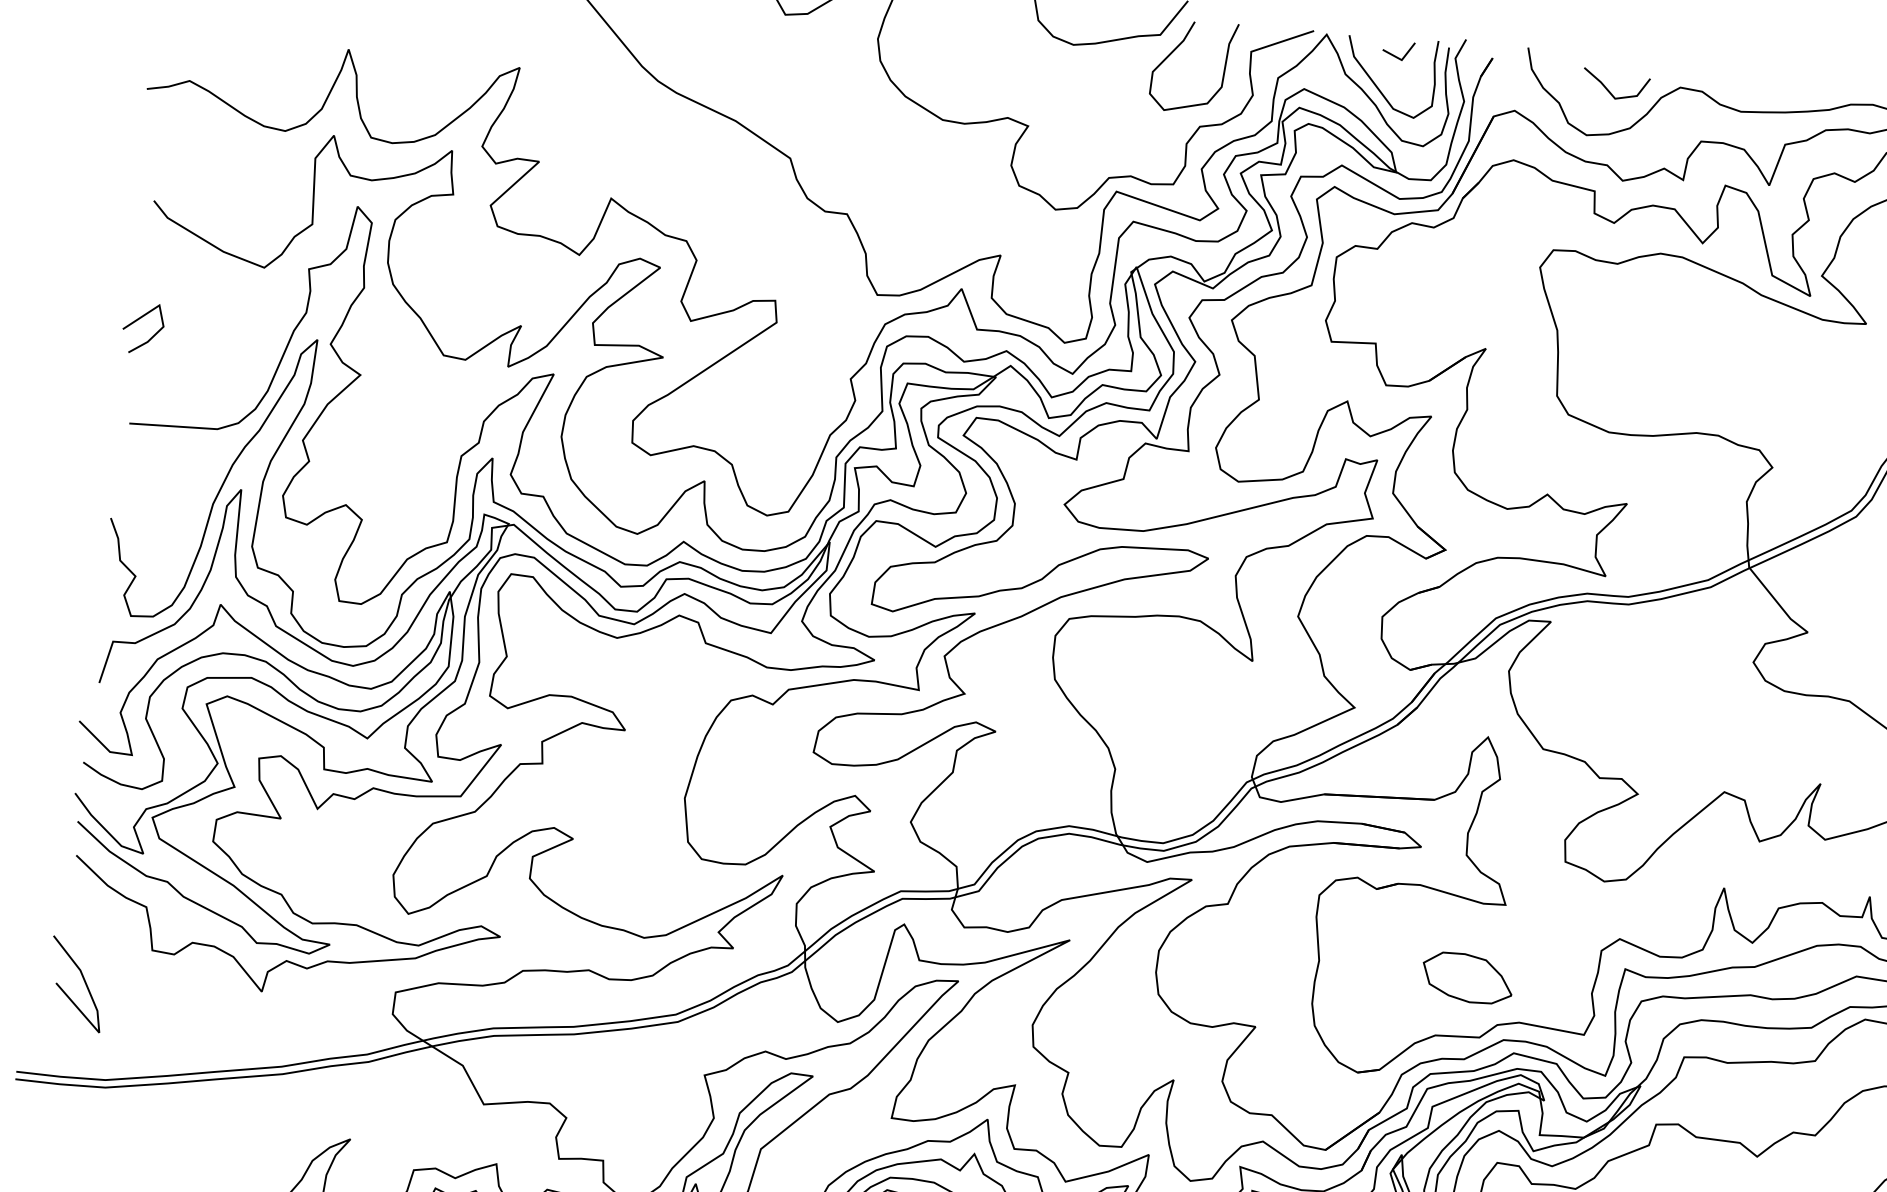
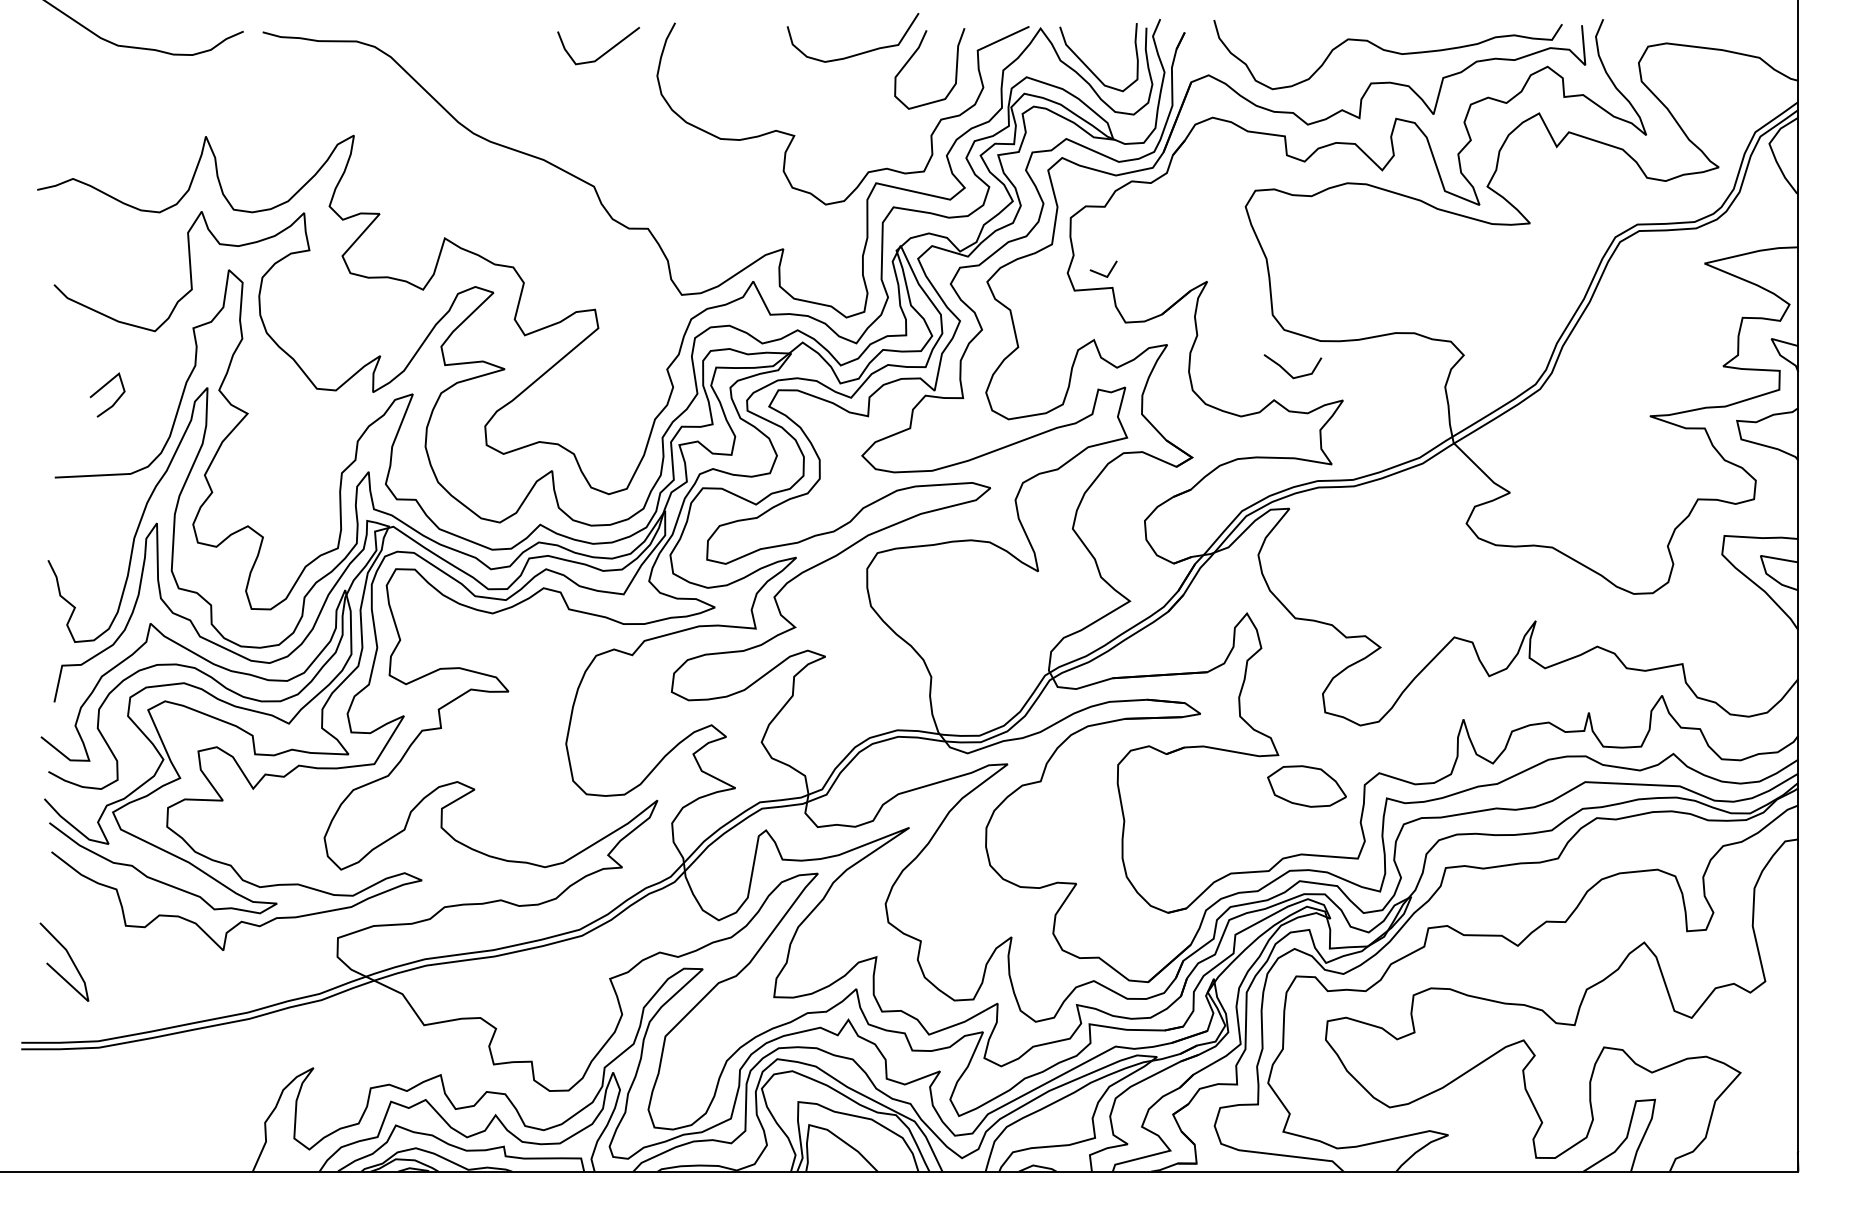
line: (1395, 55) -> (1101, 273), moved
line: (1609, 90) -> (1287, 371), moved
line: (138, 320) -> (102, 388), moved
part: (1467, 978) -> (1306, 786), moved

